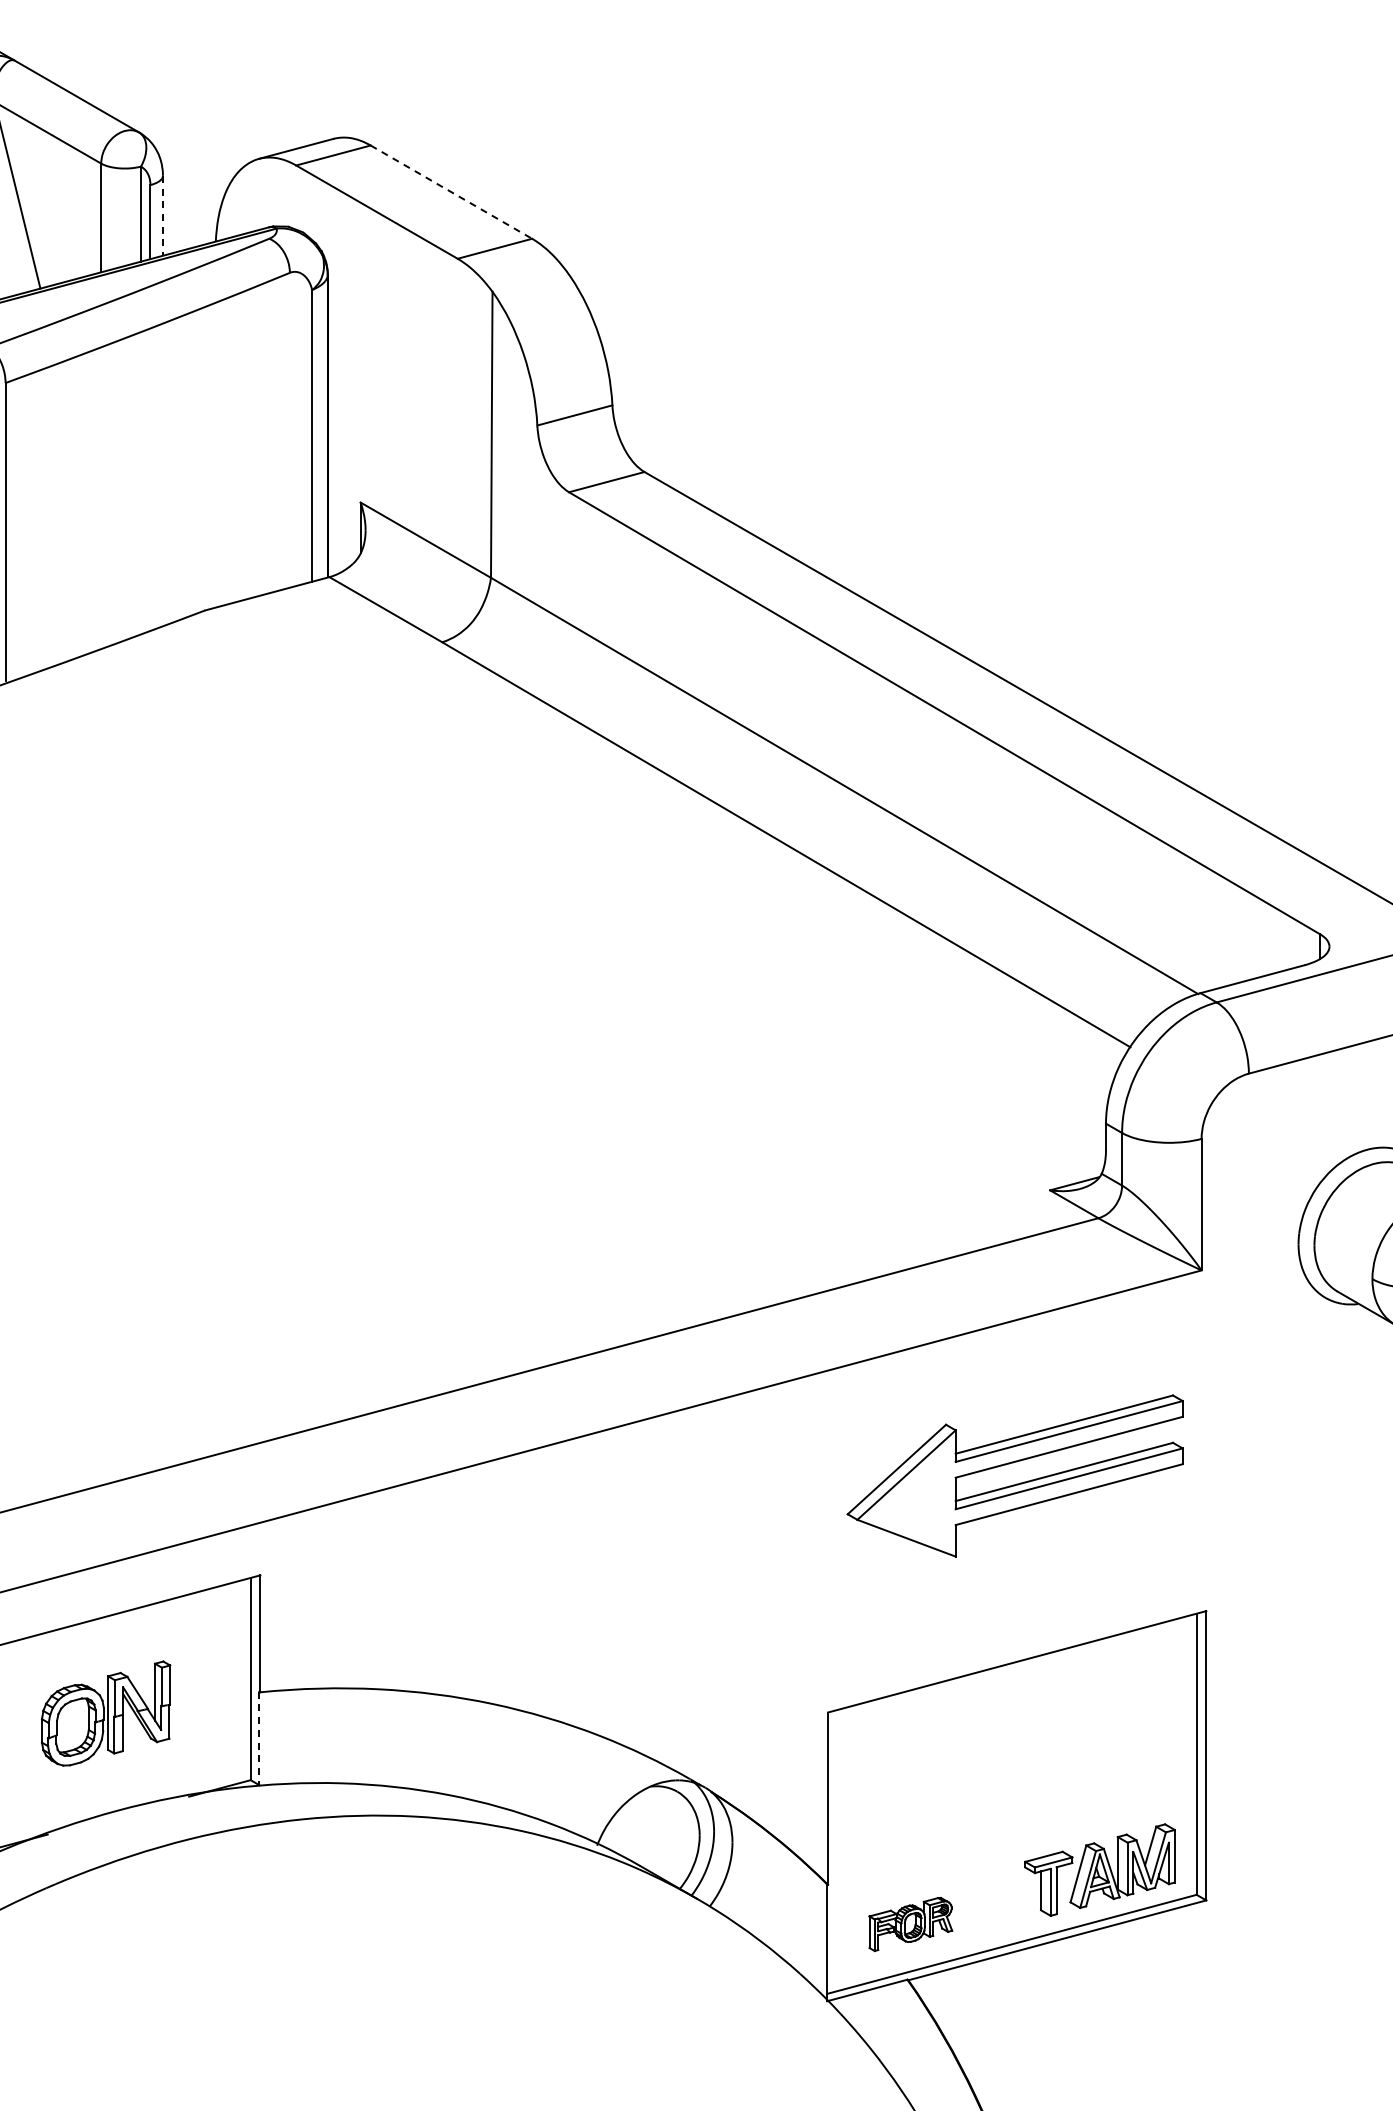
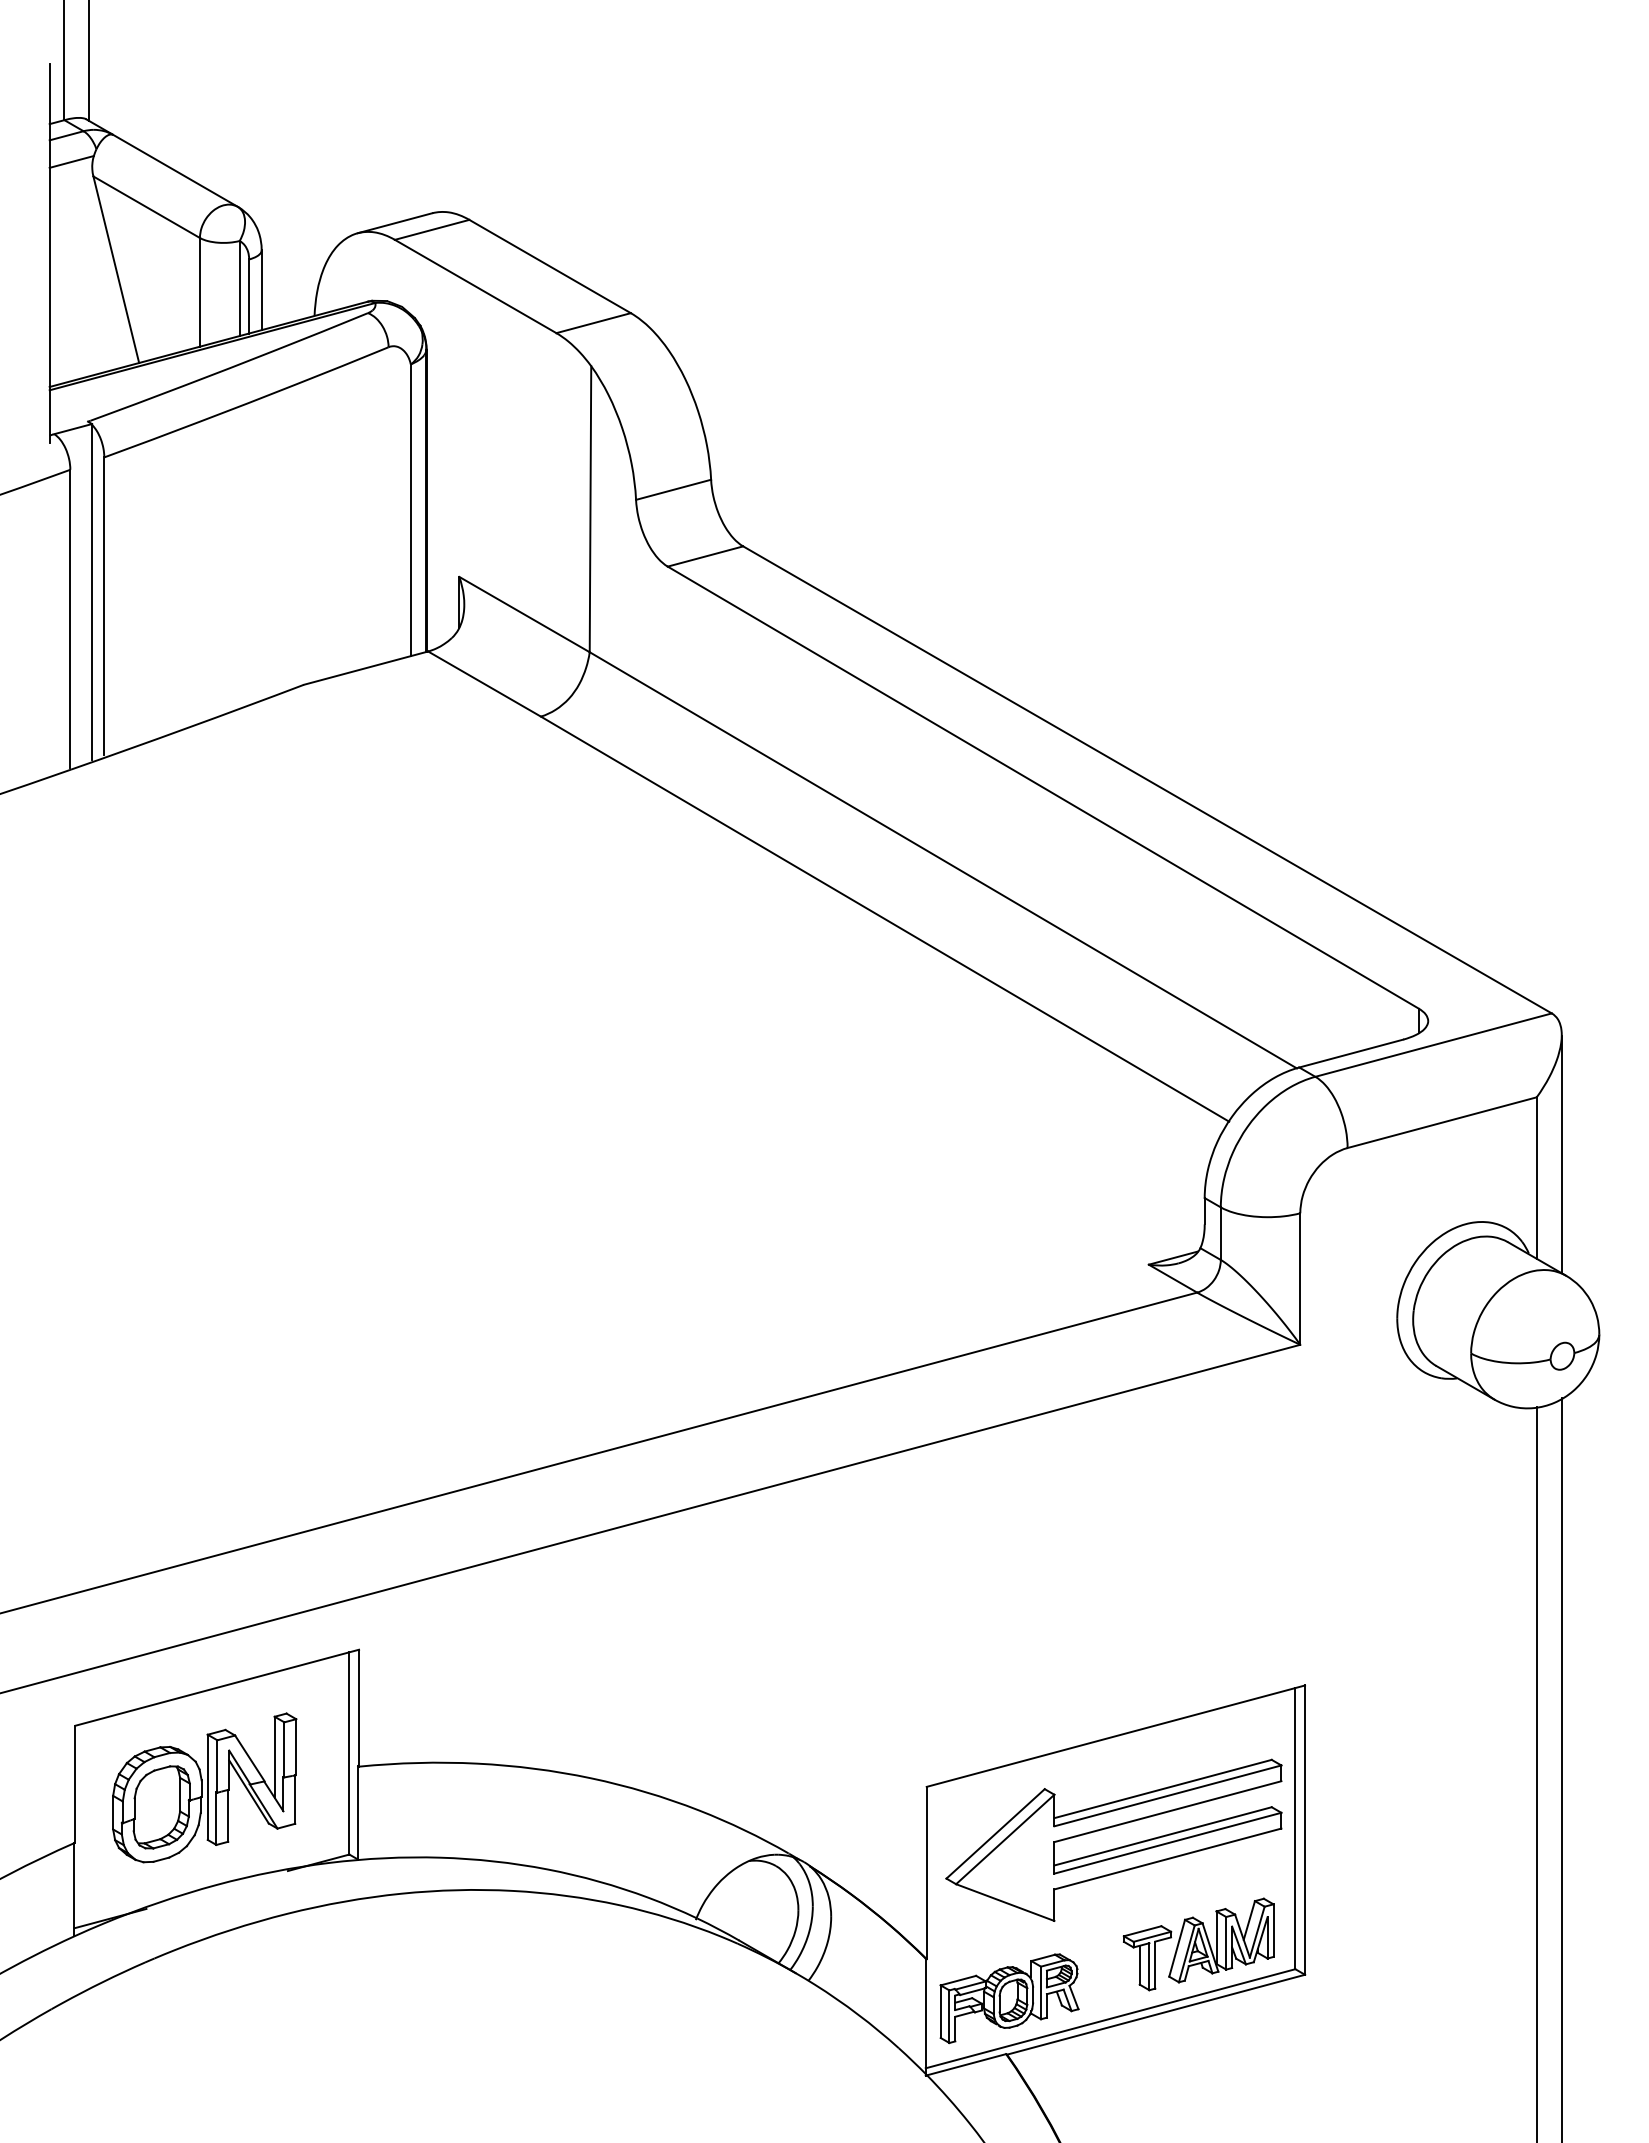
line: (451, 192) -> (550, 266), dashed -> solid
line: (162, 216) -> (261, 290), dashed -> solid
part: (1017, 1483) -> (1116, 1847), moved
part: (105, 1713) -> (204, 1787), size x1.43
line: (259, 1738) -> (358, 1812), dashed -> solid
part: (910, 1924) -> (1009, 1998), size x1.67

